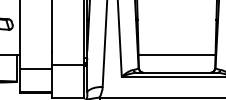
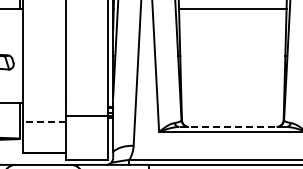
line: (176, 55) -> (232, 103), removed
line: (35, 68) -> (44, 121), solid -> dashed
line: (176, 72) -> (232, 126), solid -> dashed

